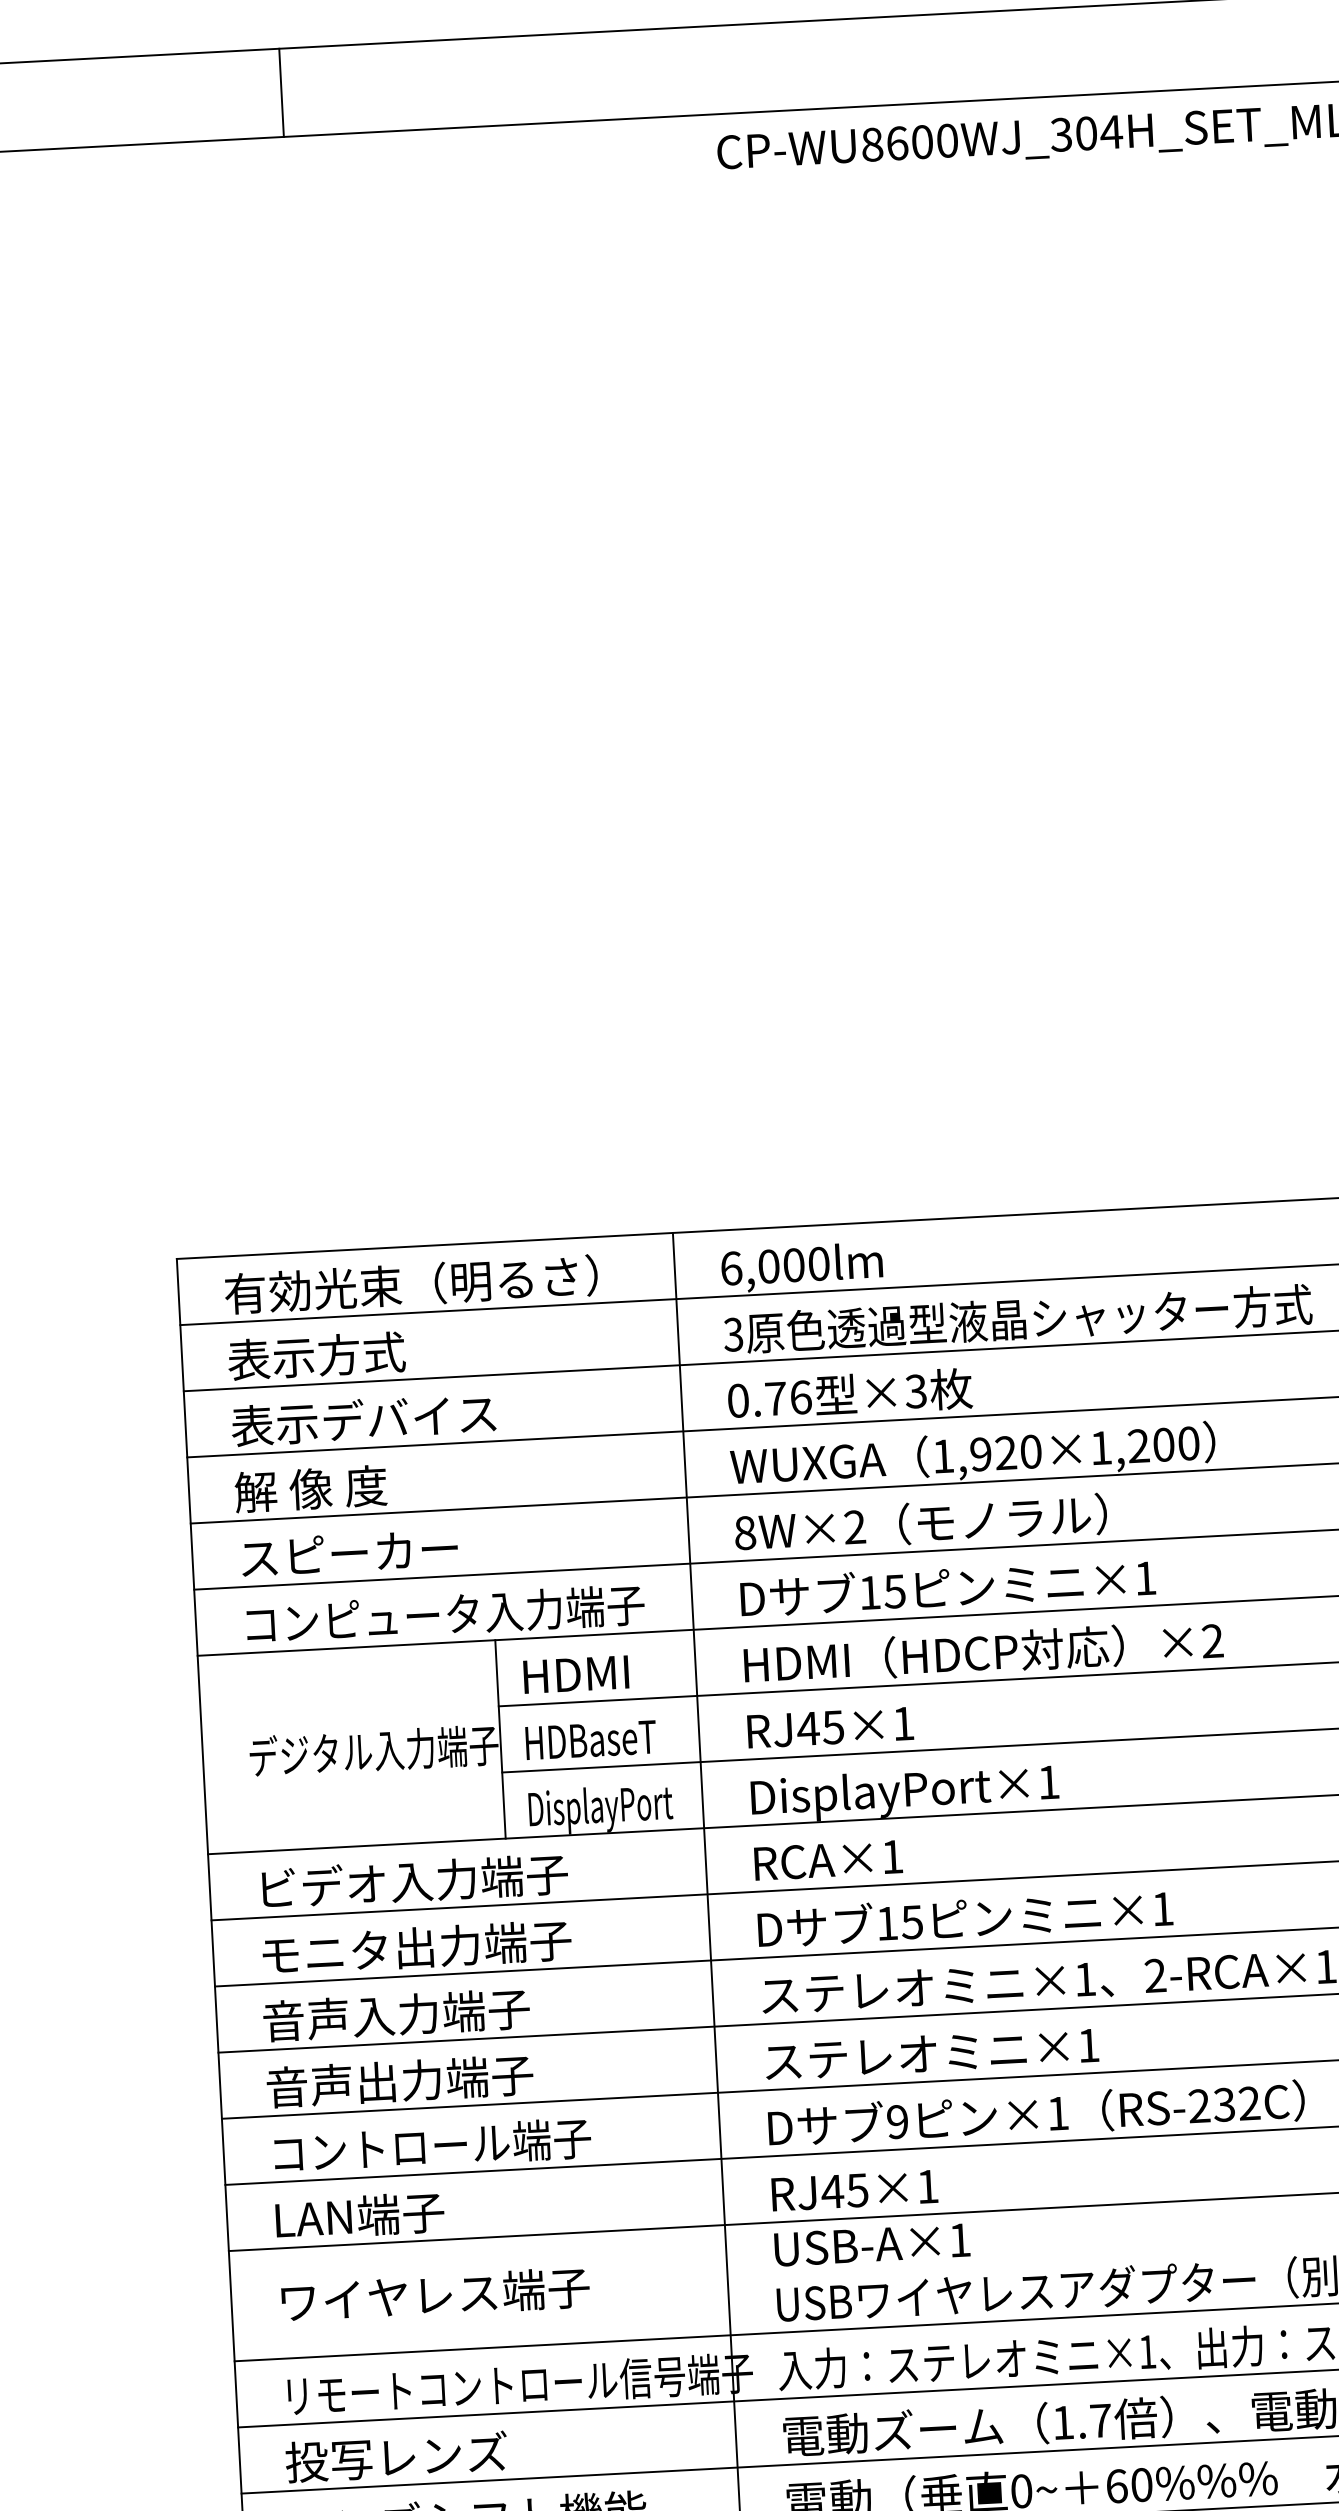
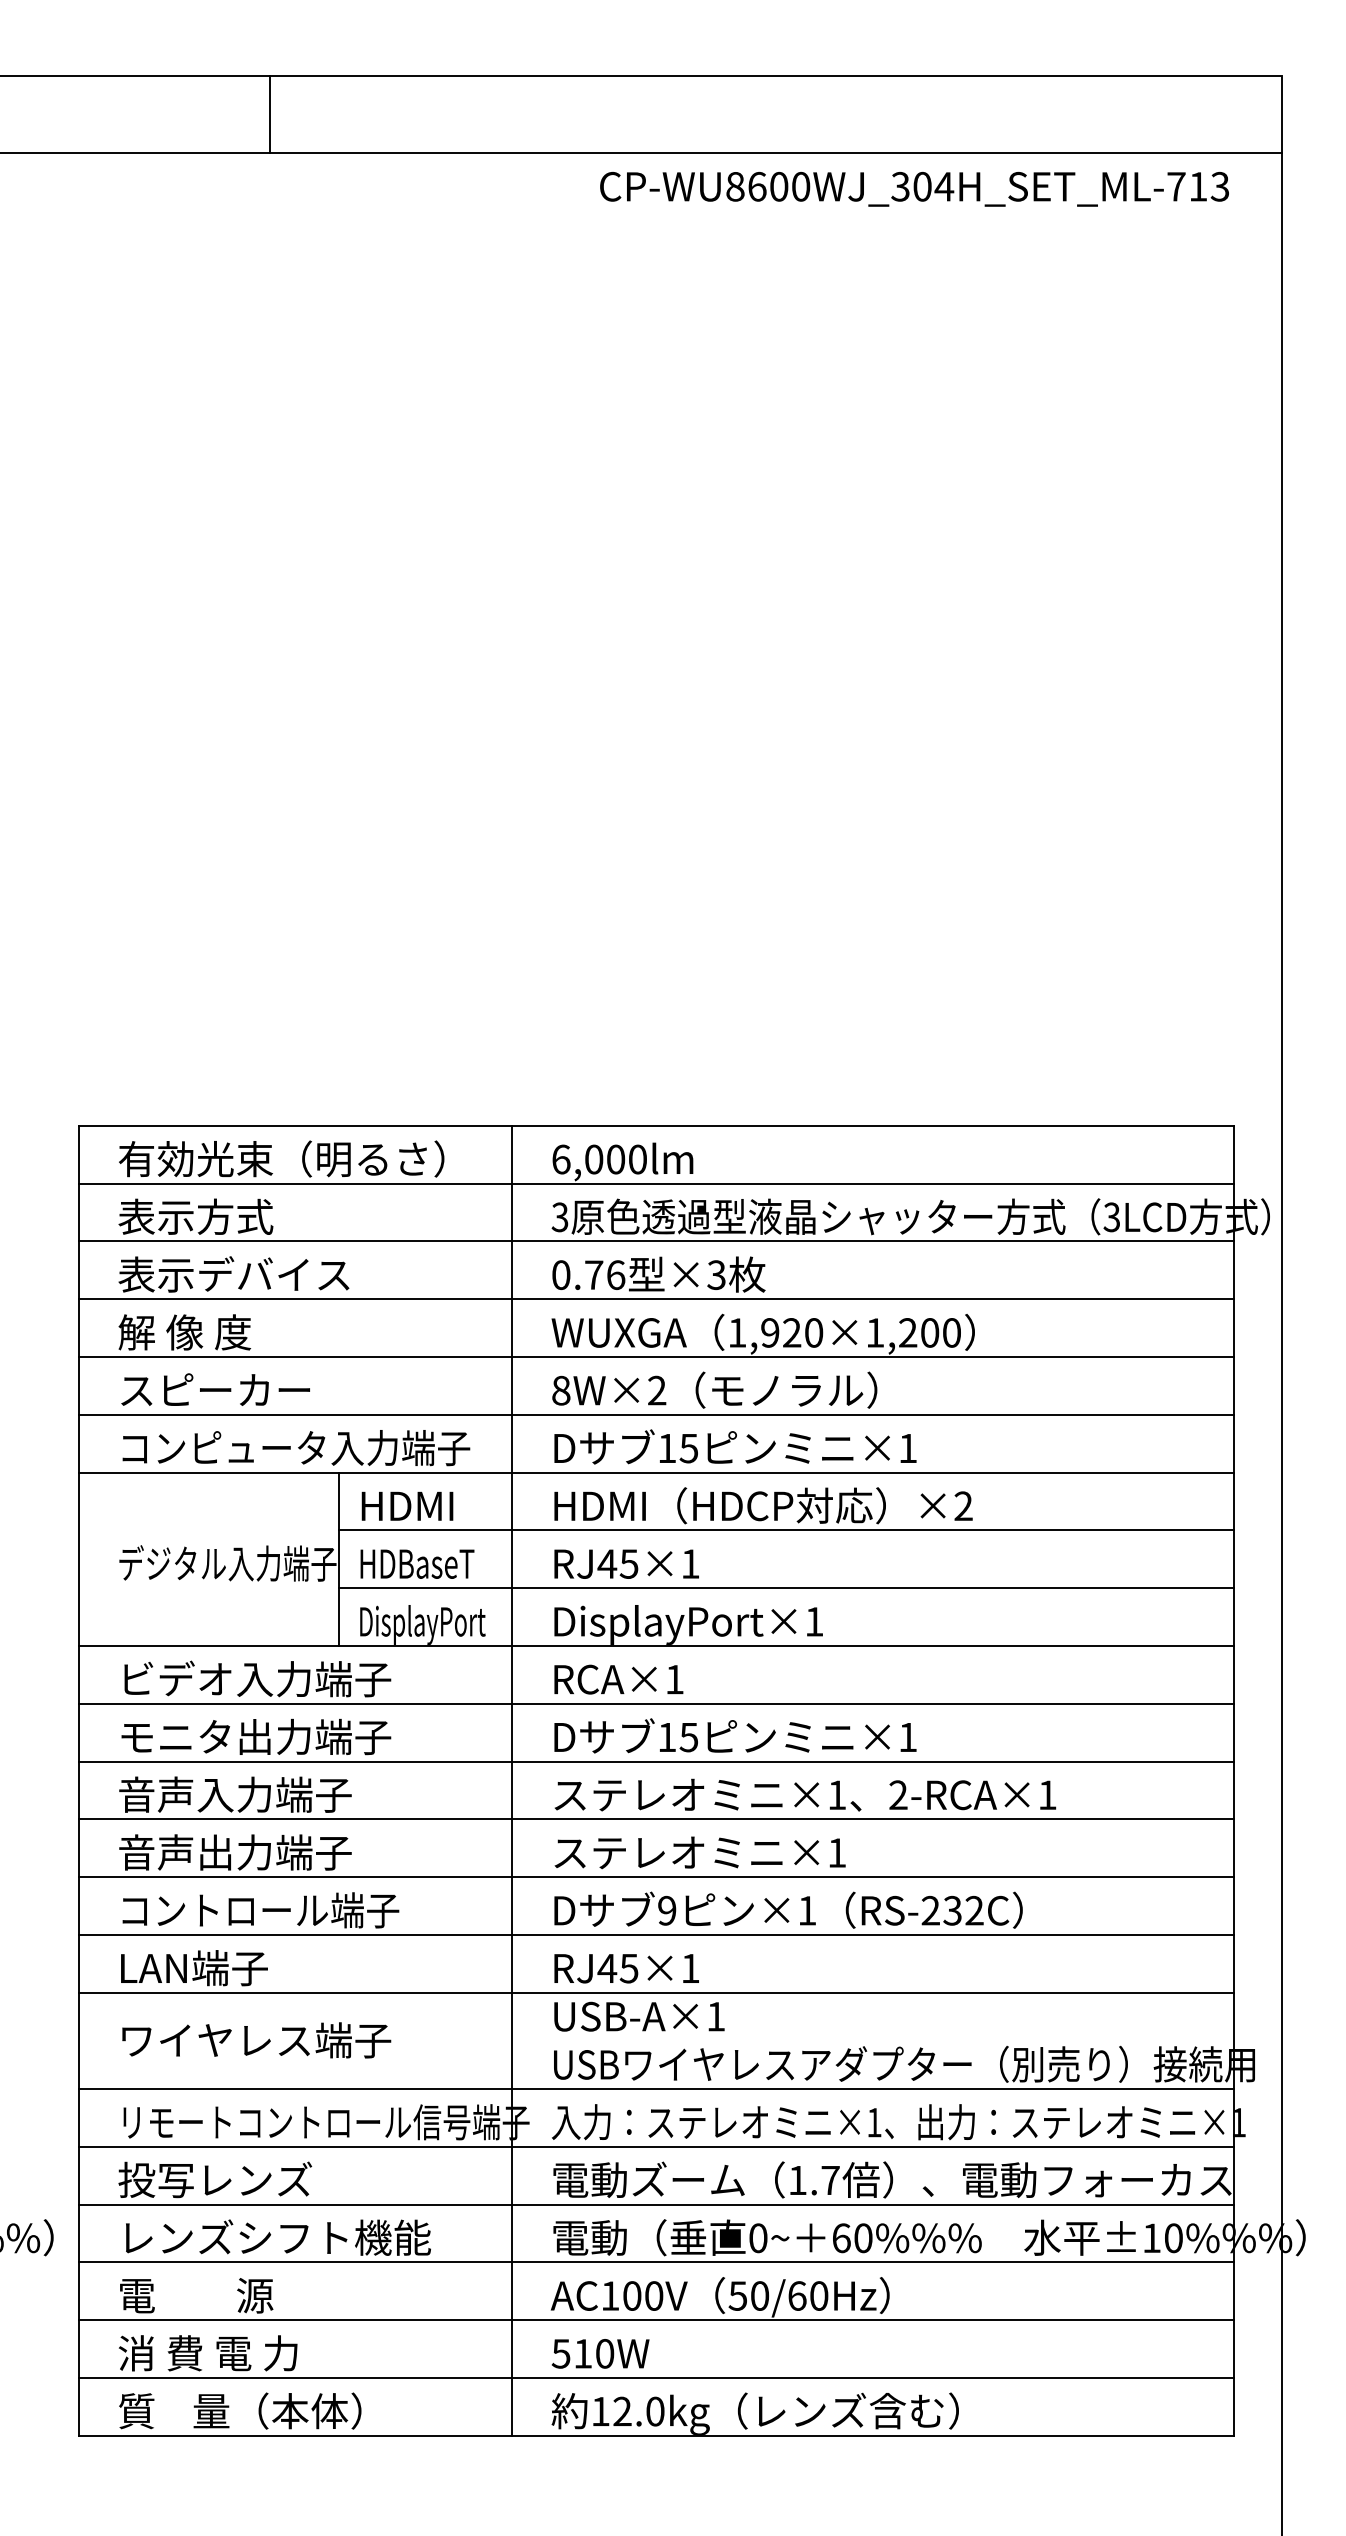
line: (282, 92) -> (270, 114), moved

